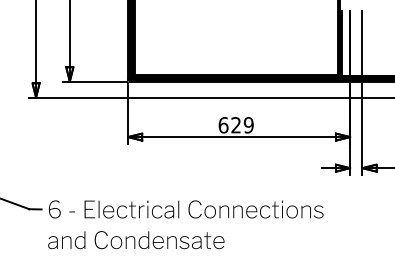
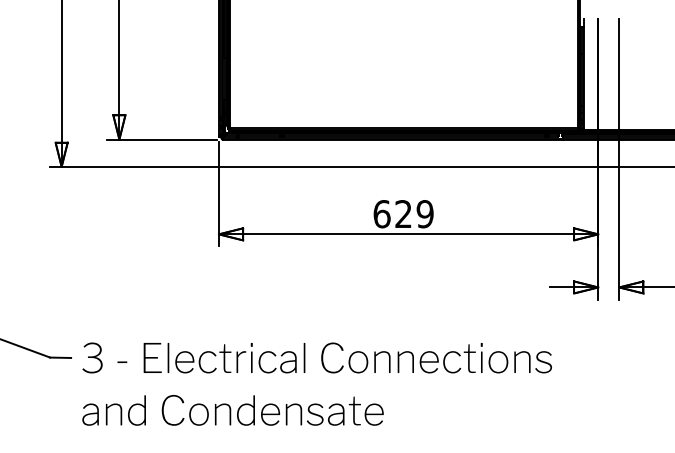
text: (185, 209) -> (316, 358), 6 -> 3

